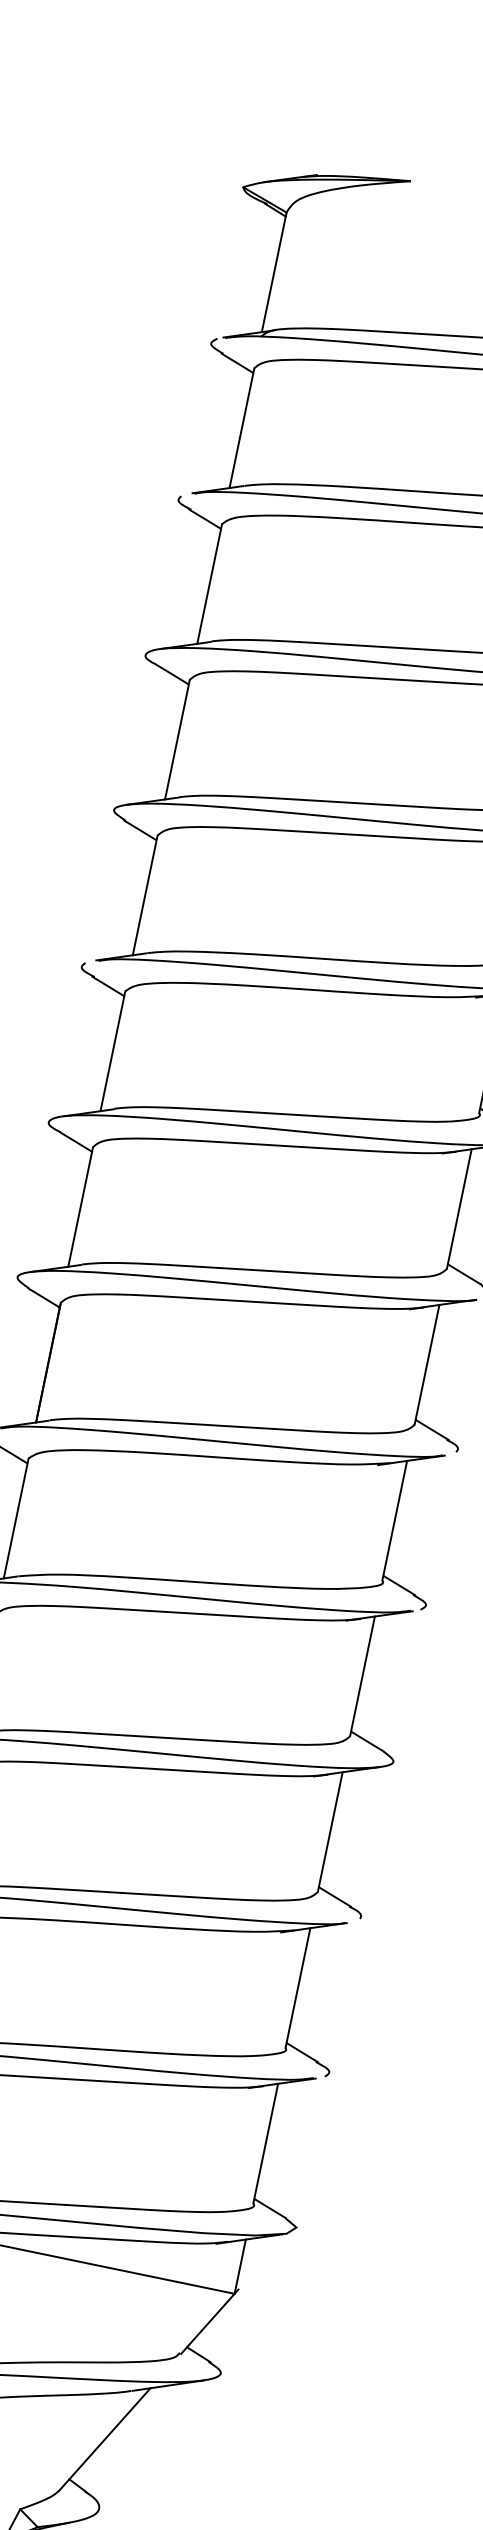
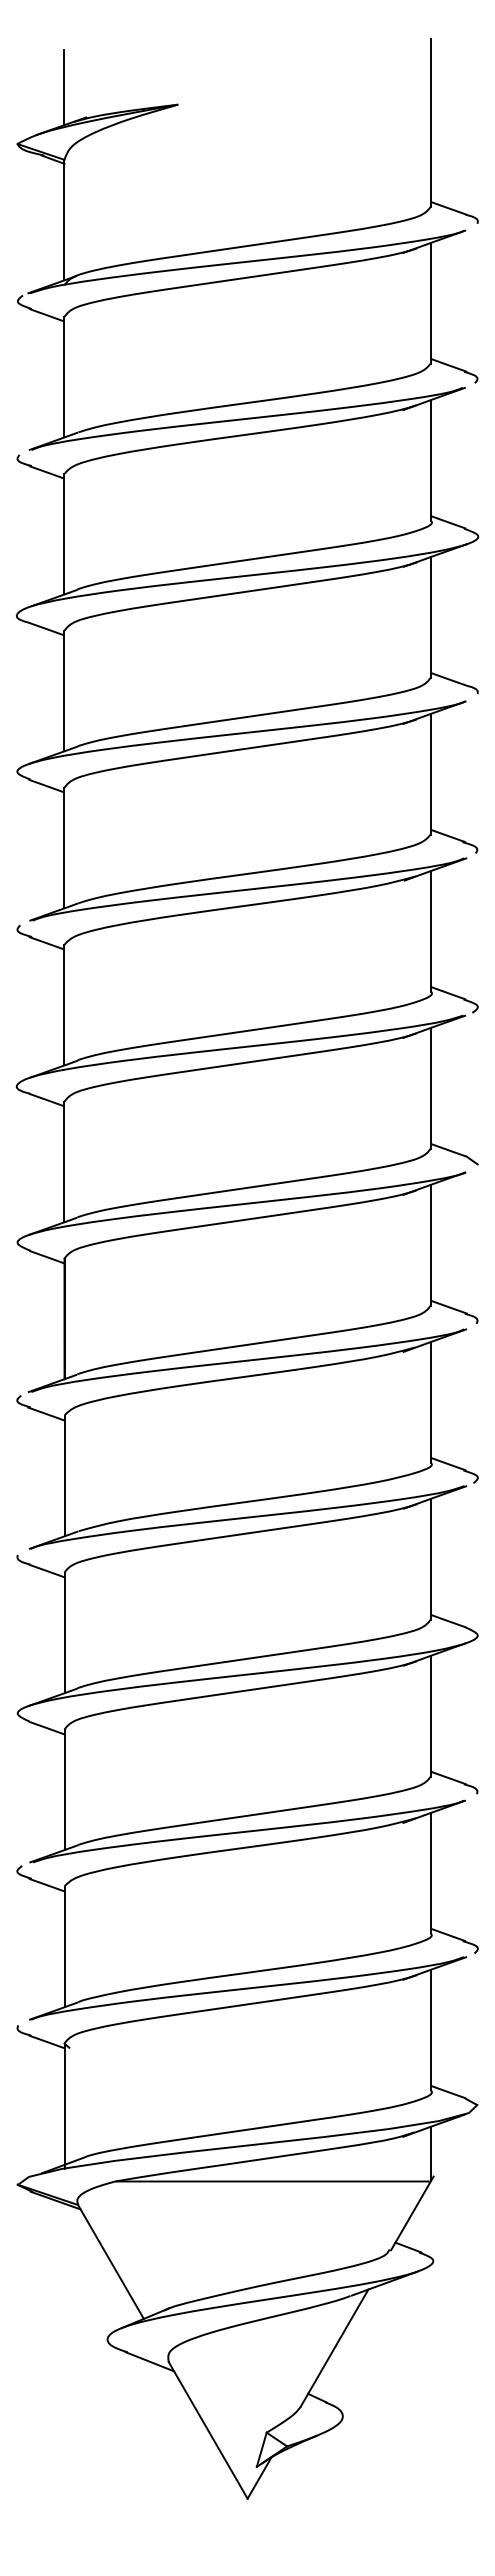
line: (301, 140) -> (64, 87), added

